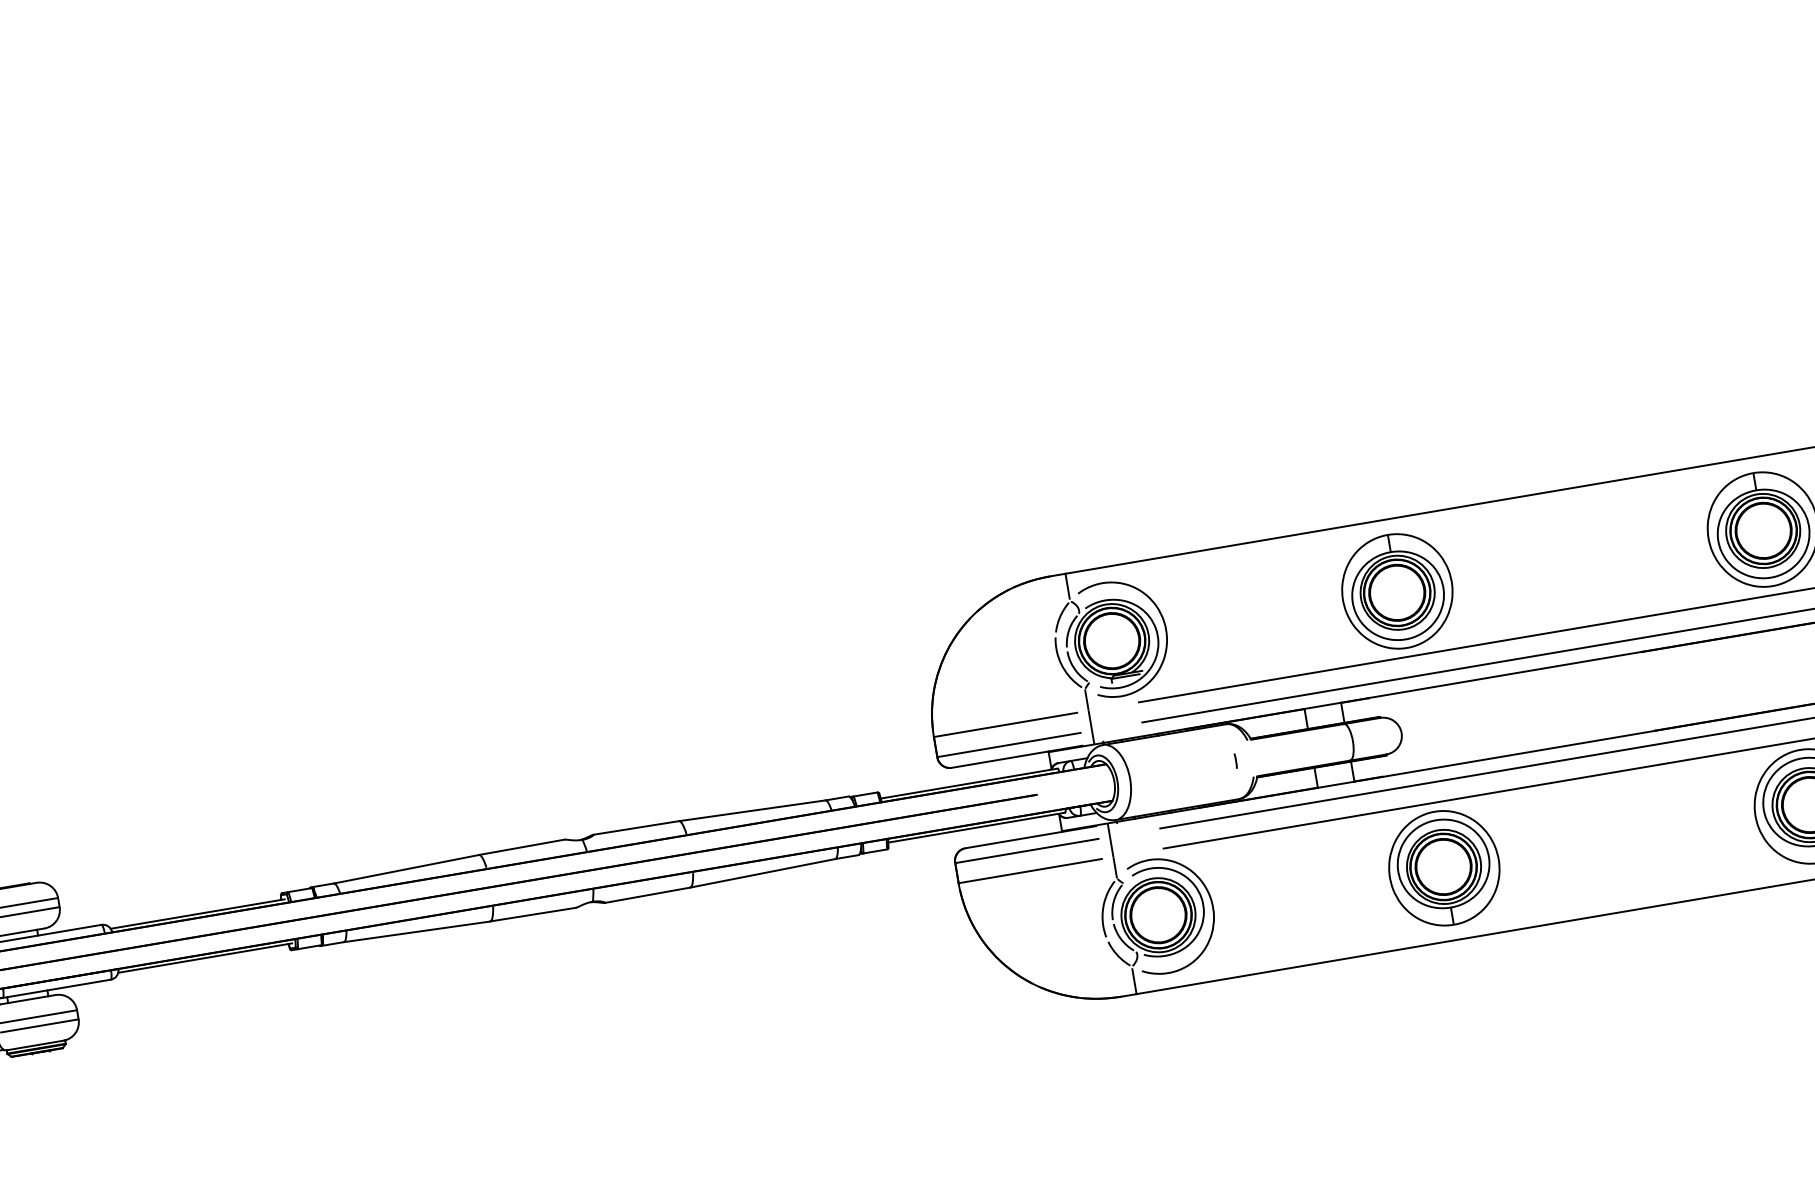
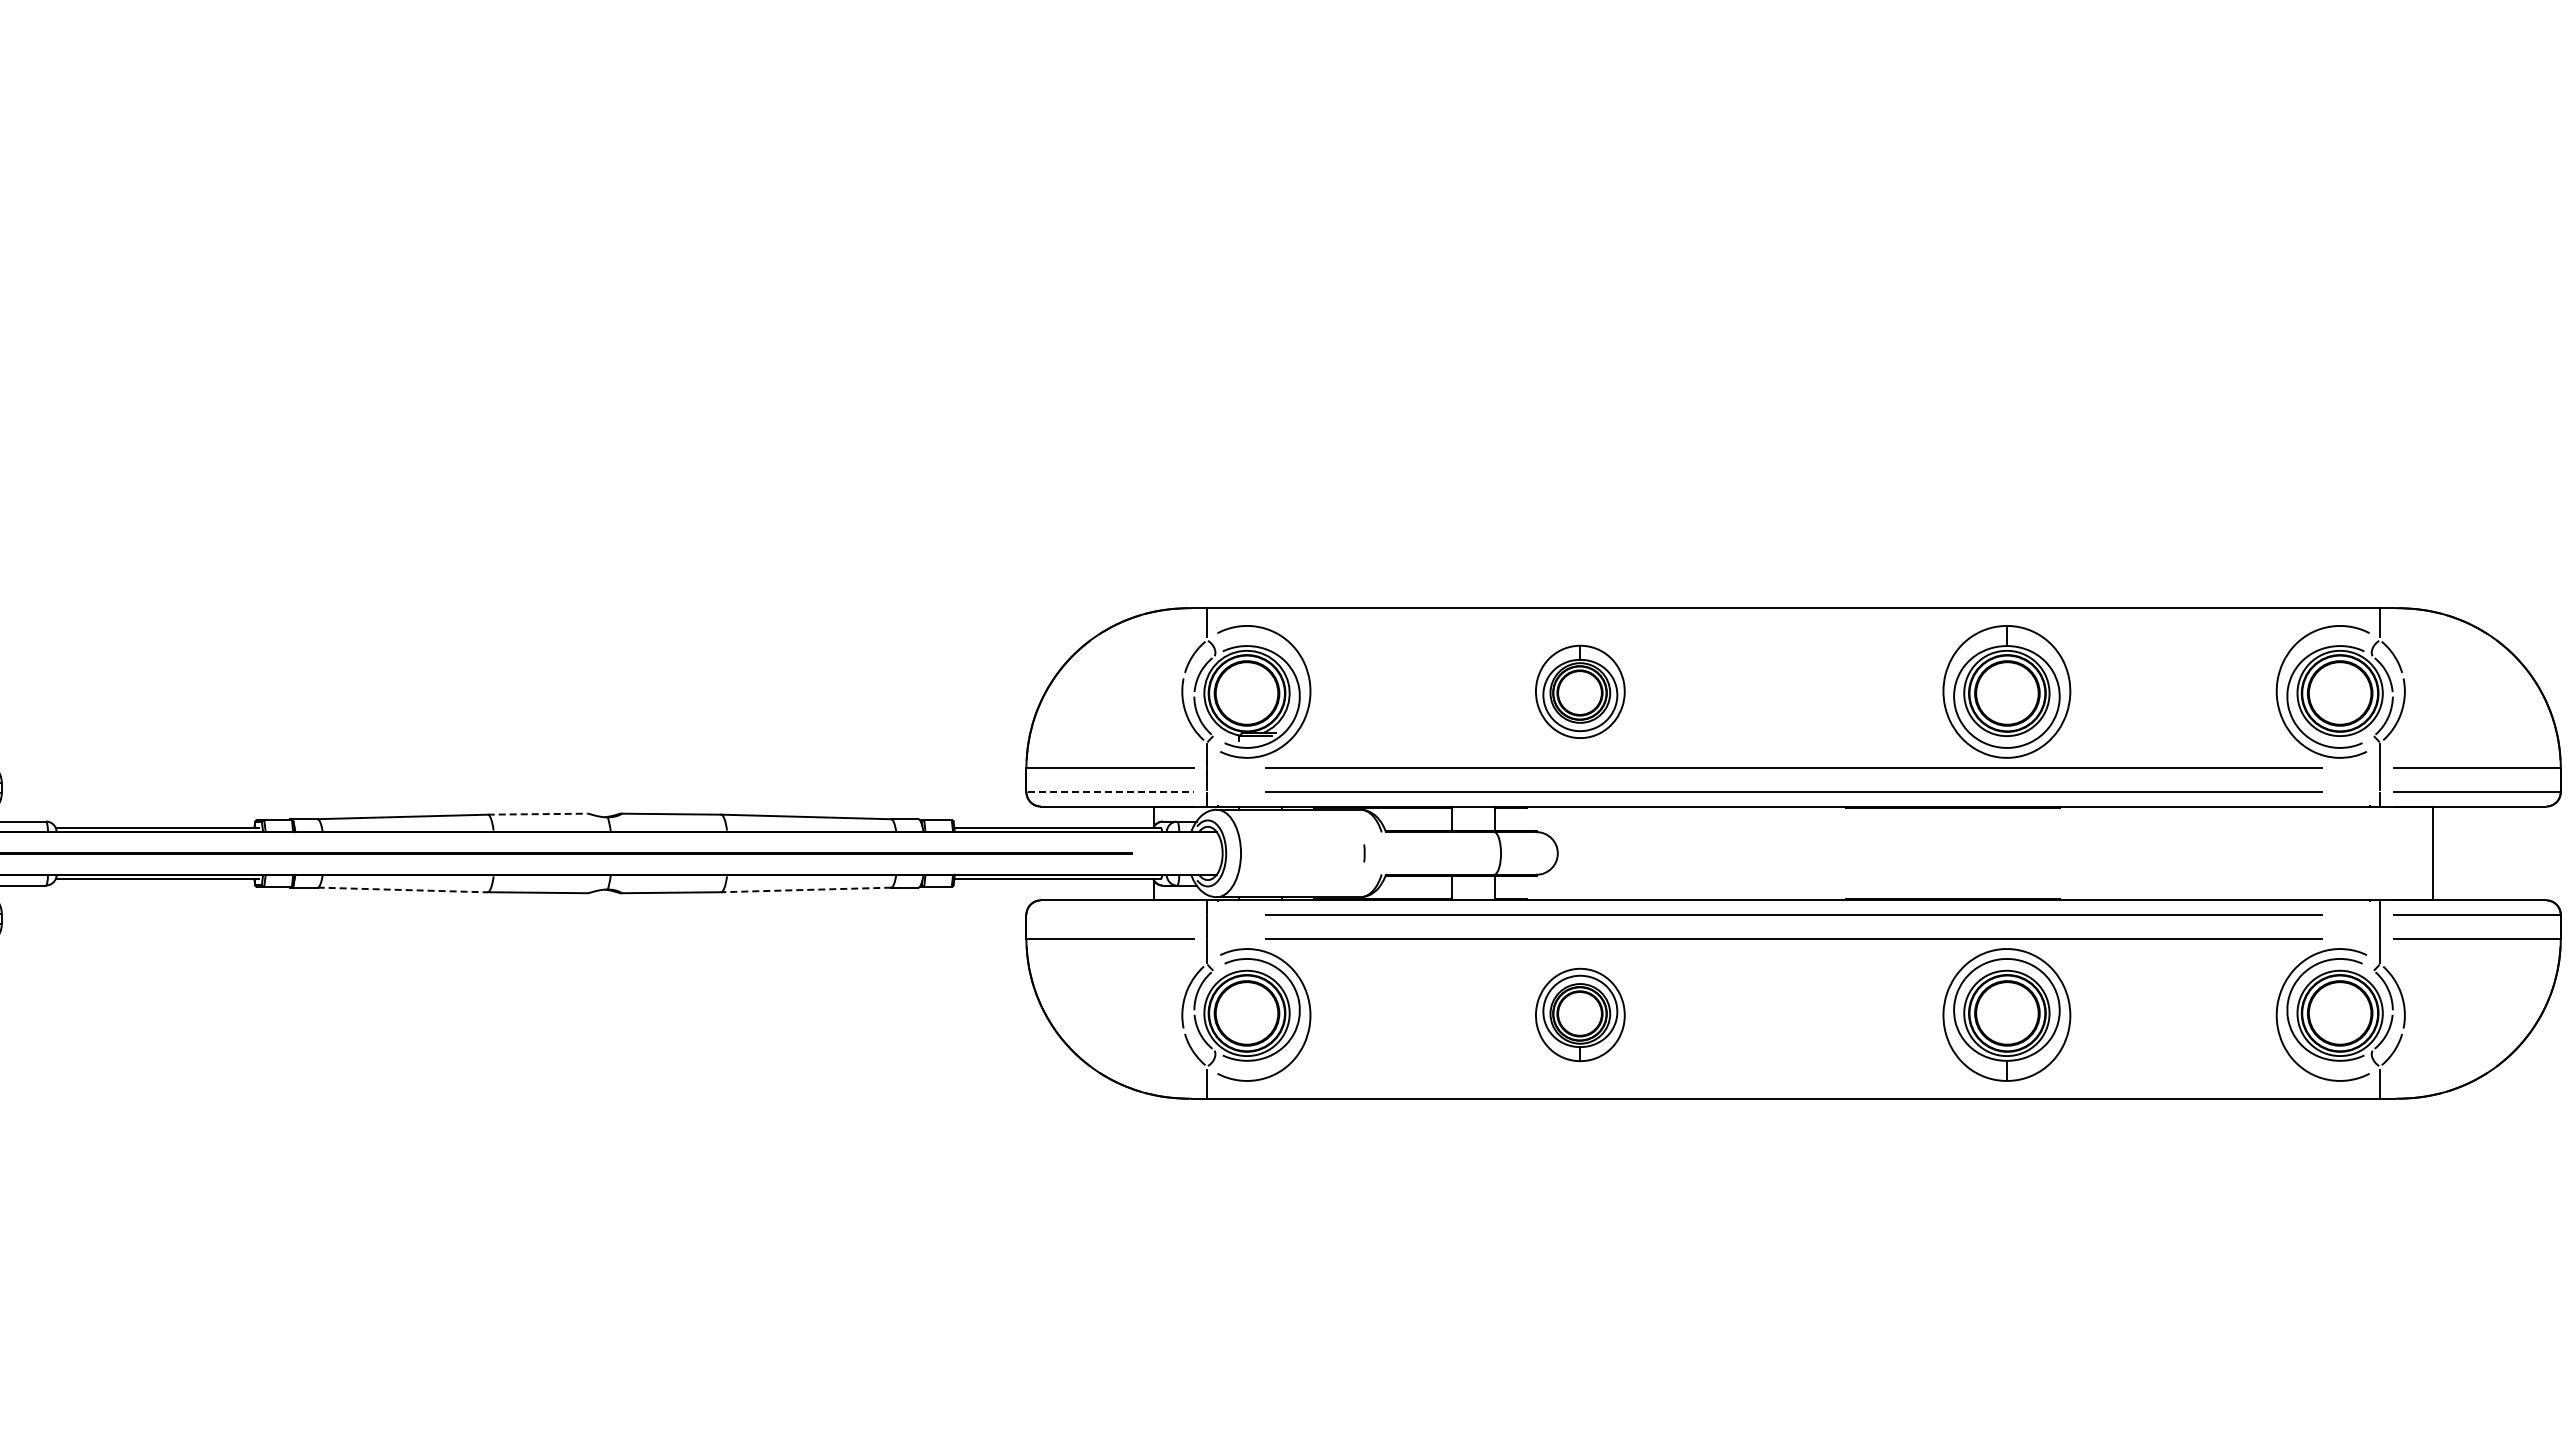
part: (1397, 591) -> (1580, 691), size x0.7
line: (1009, 744) -> (1110, 791), solid -> dashed
line: (521, 847) -> (537, 814), solid -> dashed
line: (1027, 851) -> (1110, 915), removed
part: (1444, 867) -> (1580, 1014), size x0.7
line: (762, 873) -> (805, 889), solid -> dashed
line: (417, 932) -> (403, 890), solid -> dashed

